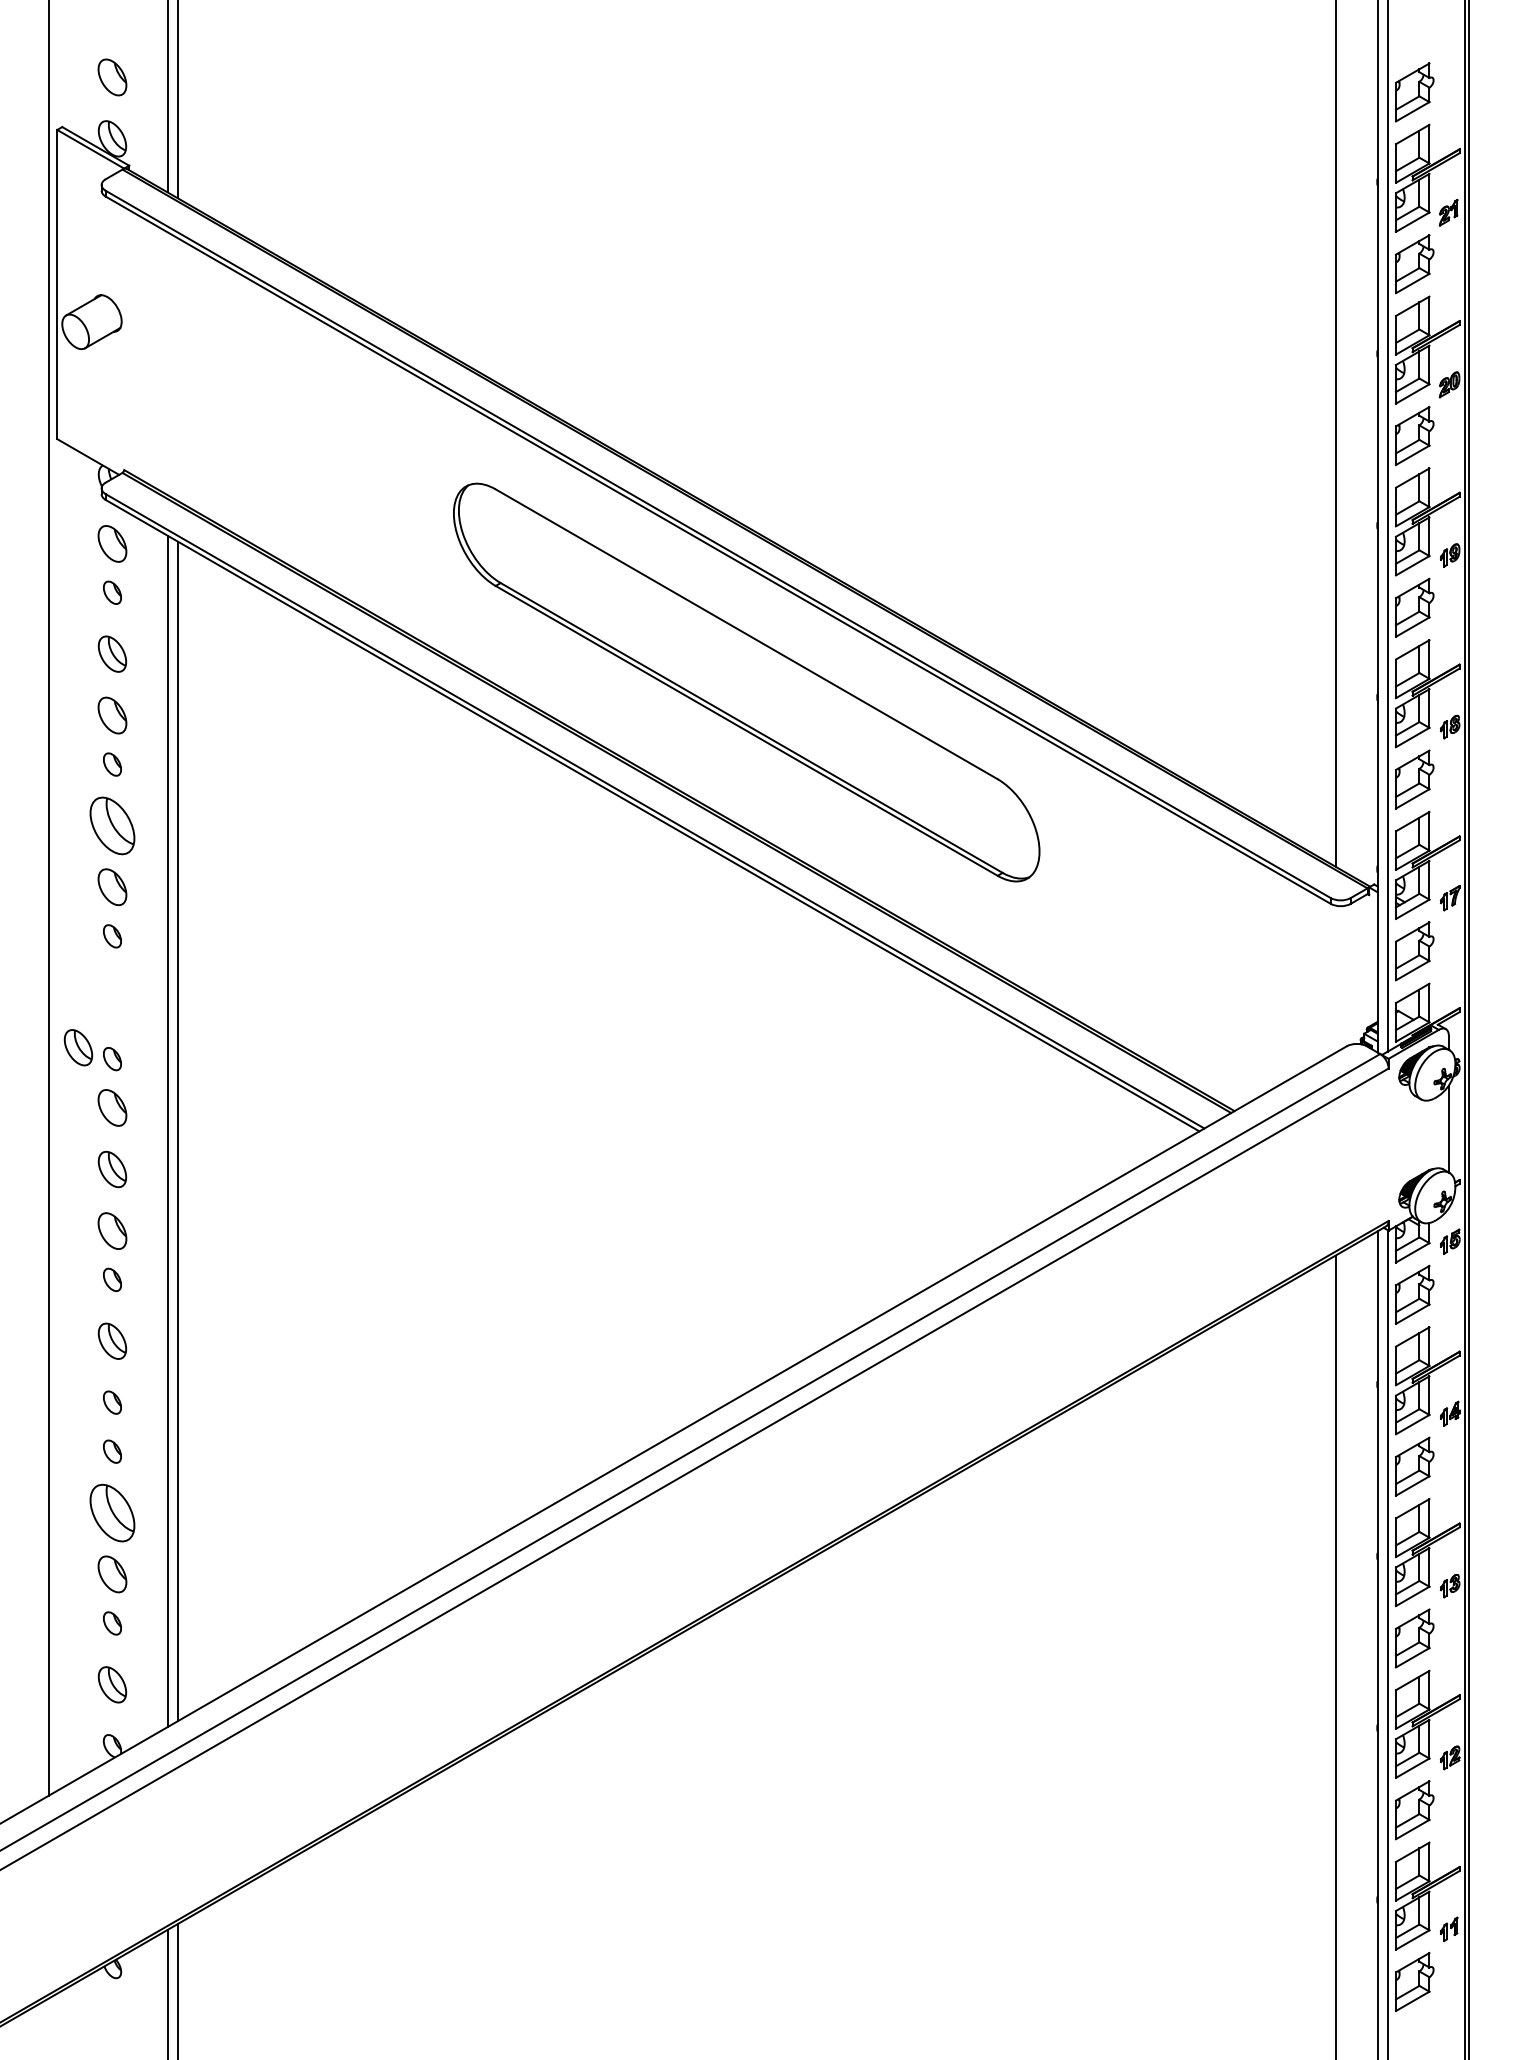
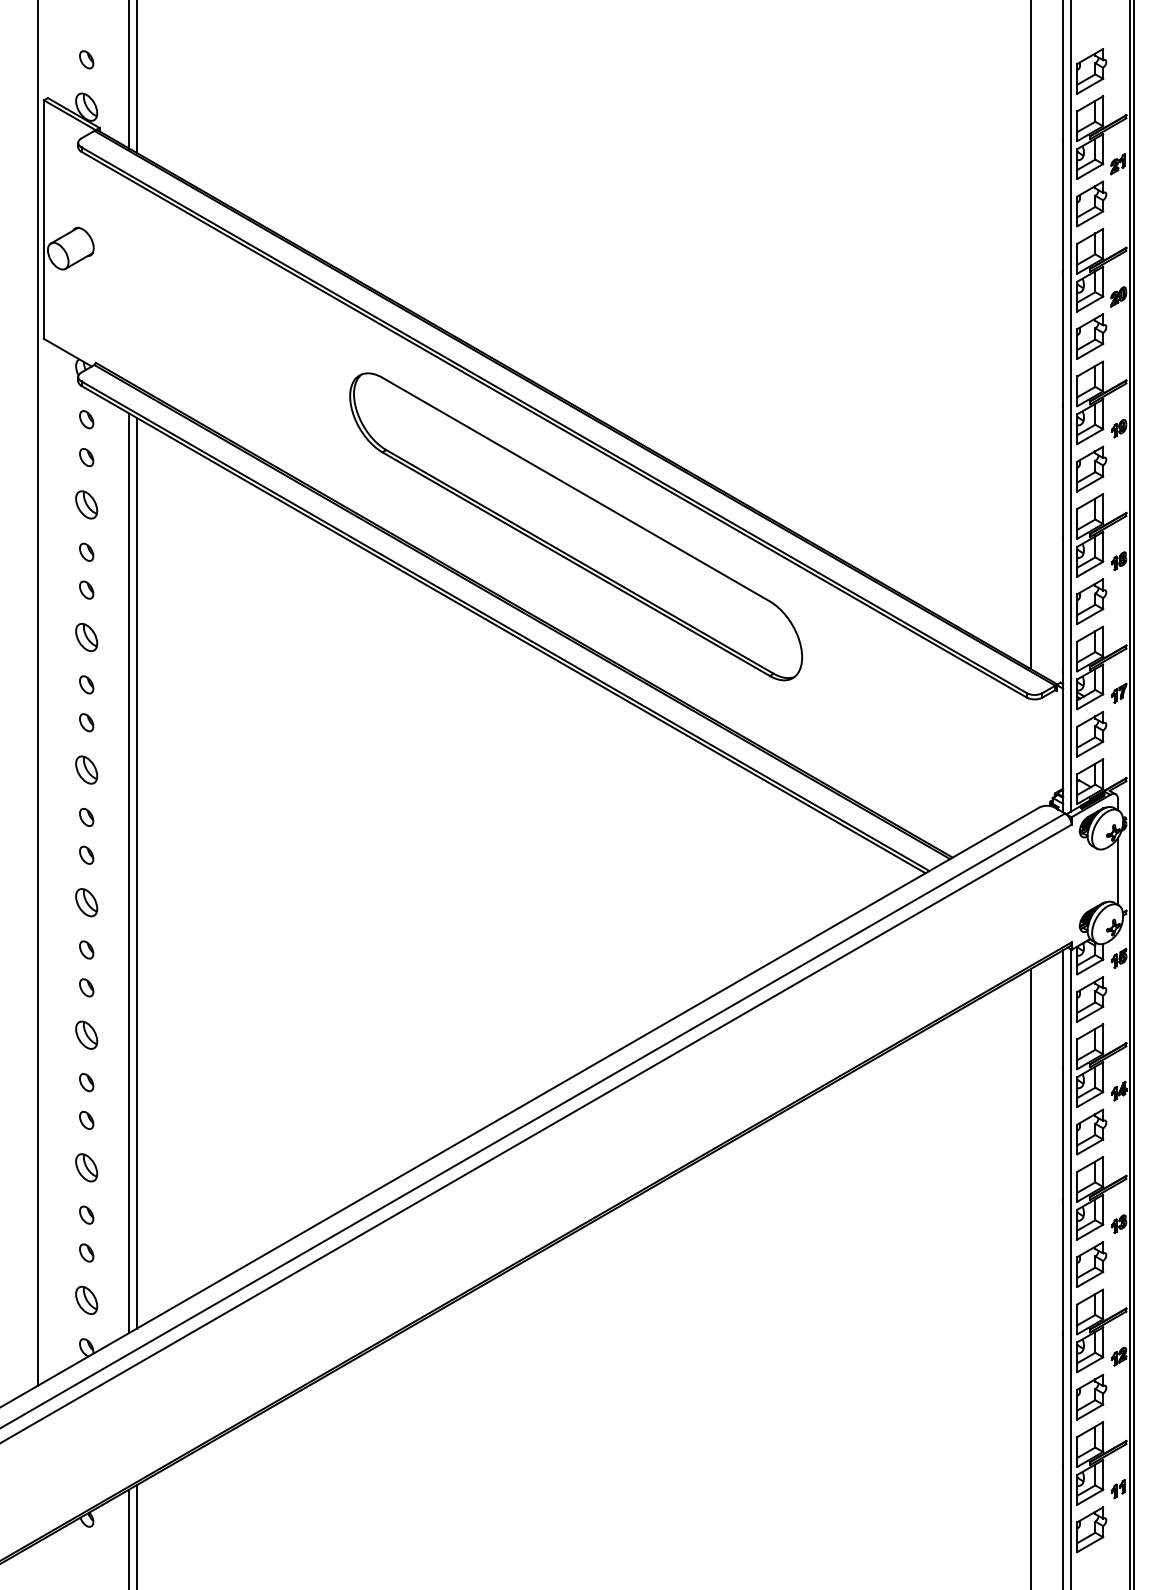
part: (112, 77) -> (86, 59), size x0.62
part: (112, 543) -> (86, 419), size x0.62
part: (112, 715) -> (86, 552), size x0.62
part: (112, 825) -> (86, 637), size x0.62
part: (112, 887) -> (86, 685), size x0.62
part: (78, 1047) -> (86, 769), moved
part: (112, 1108) -> (86, 855), size x0.62
part: (112, 1230) -> (86, 949), size x0.62
part: (112, 1512) -> (86, 1167), size x0.62
part: (112, 1574) -> (86, 1215), size x0.62

